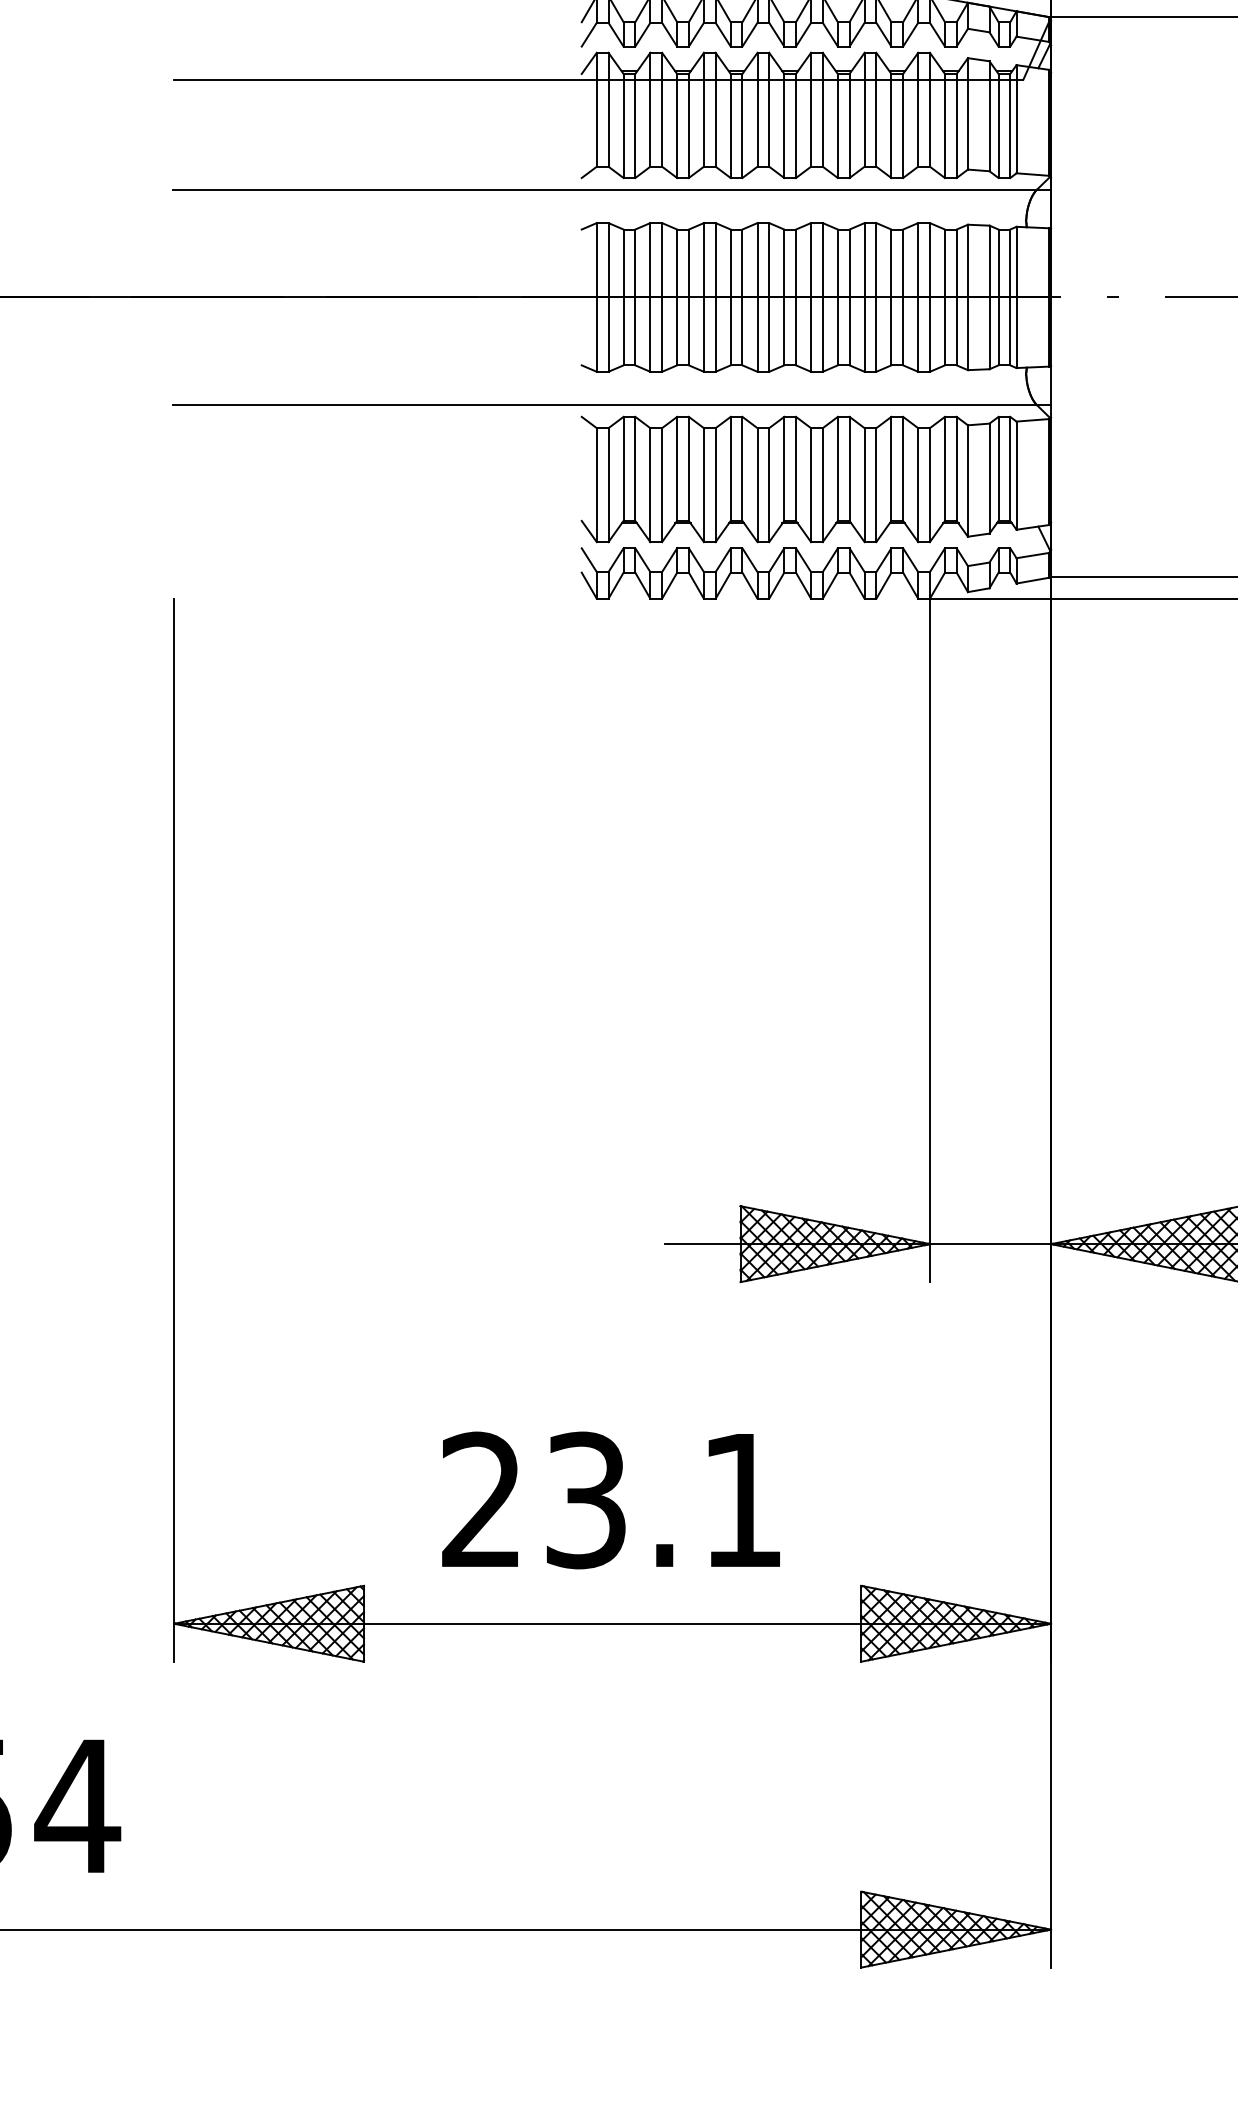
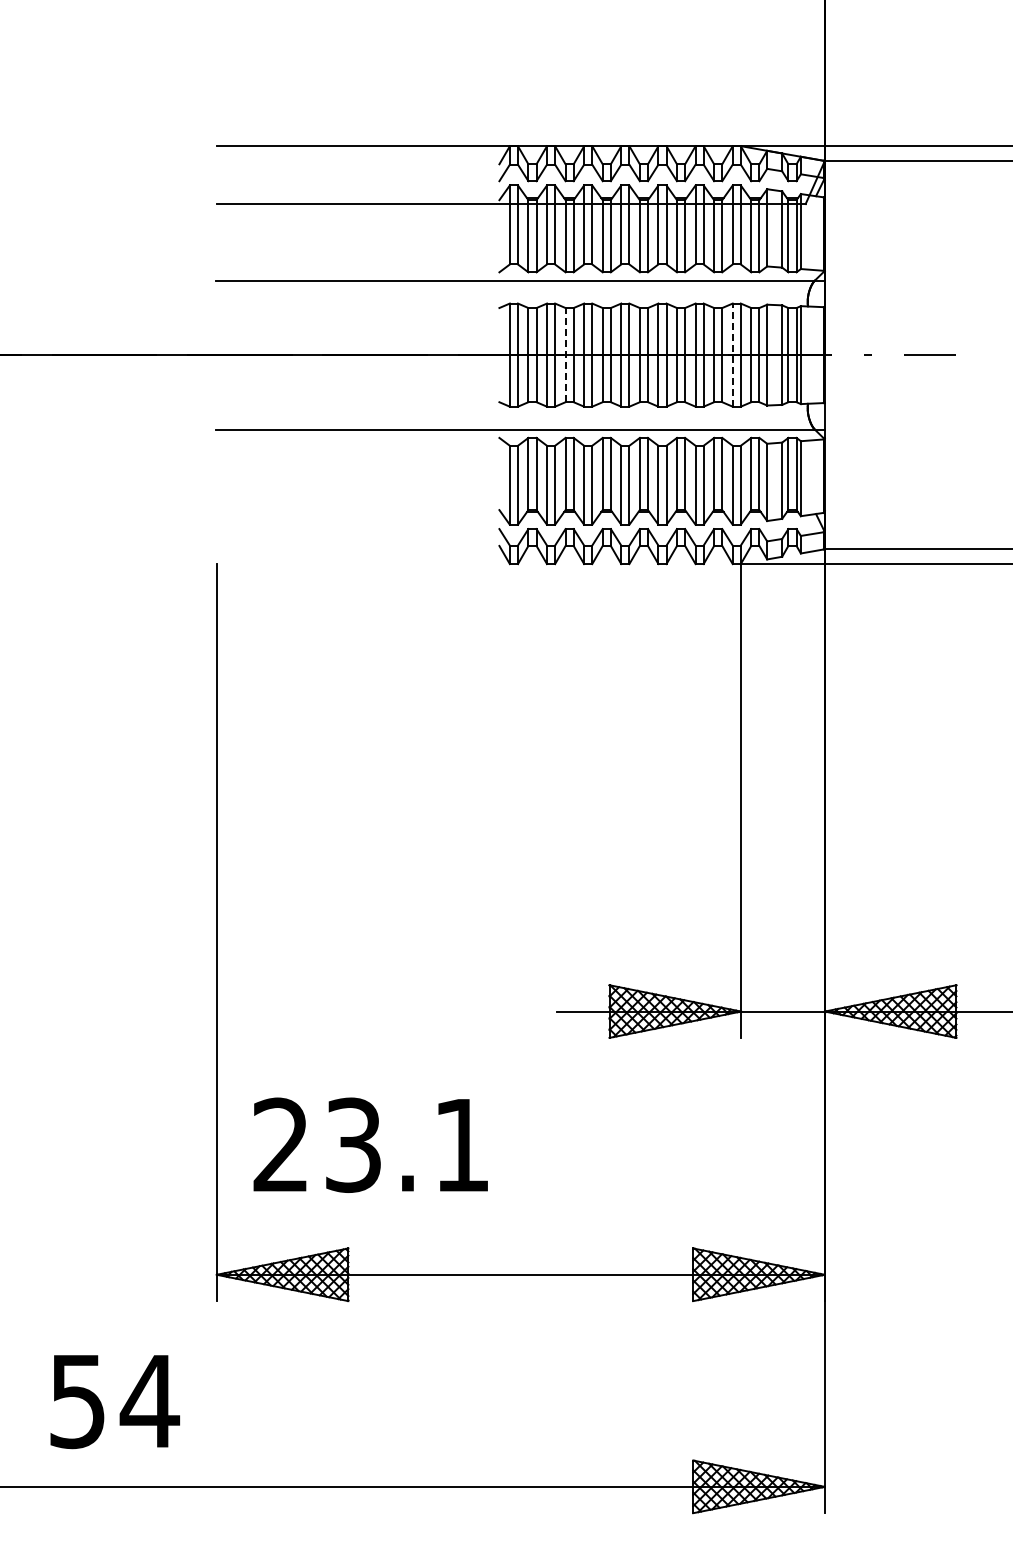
line: (677, 296) -> (565, 354), solid -> dashed
line: (917, 297) -> (732, 355), solid -> dashed
text: (610, 1499) -> (370, 1144), moved

